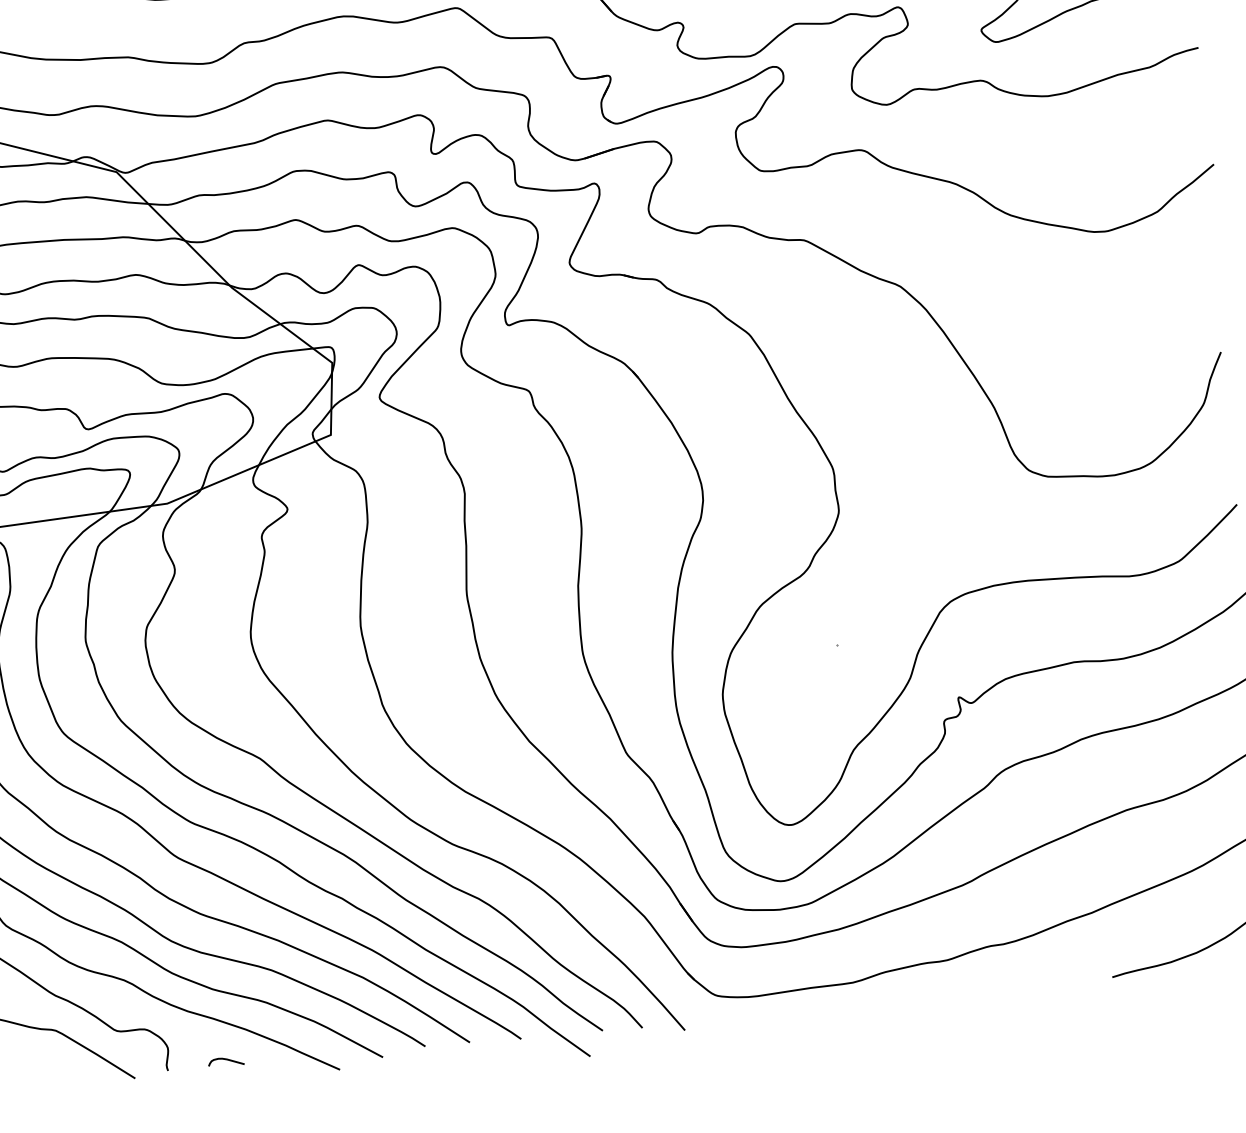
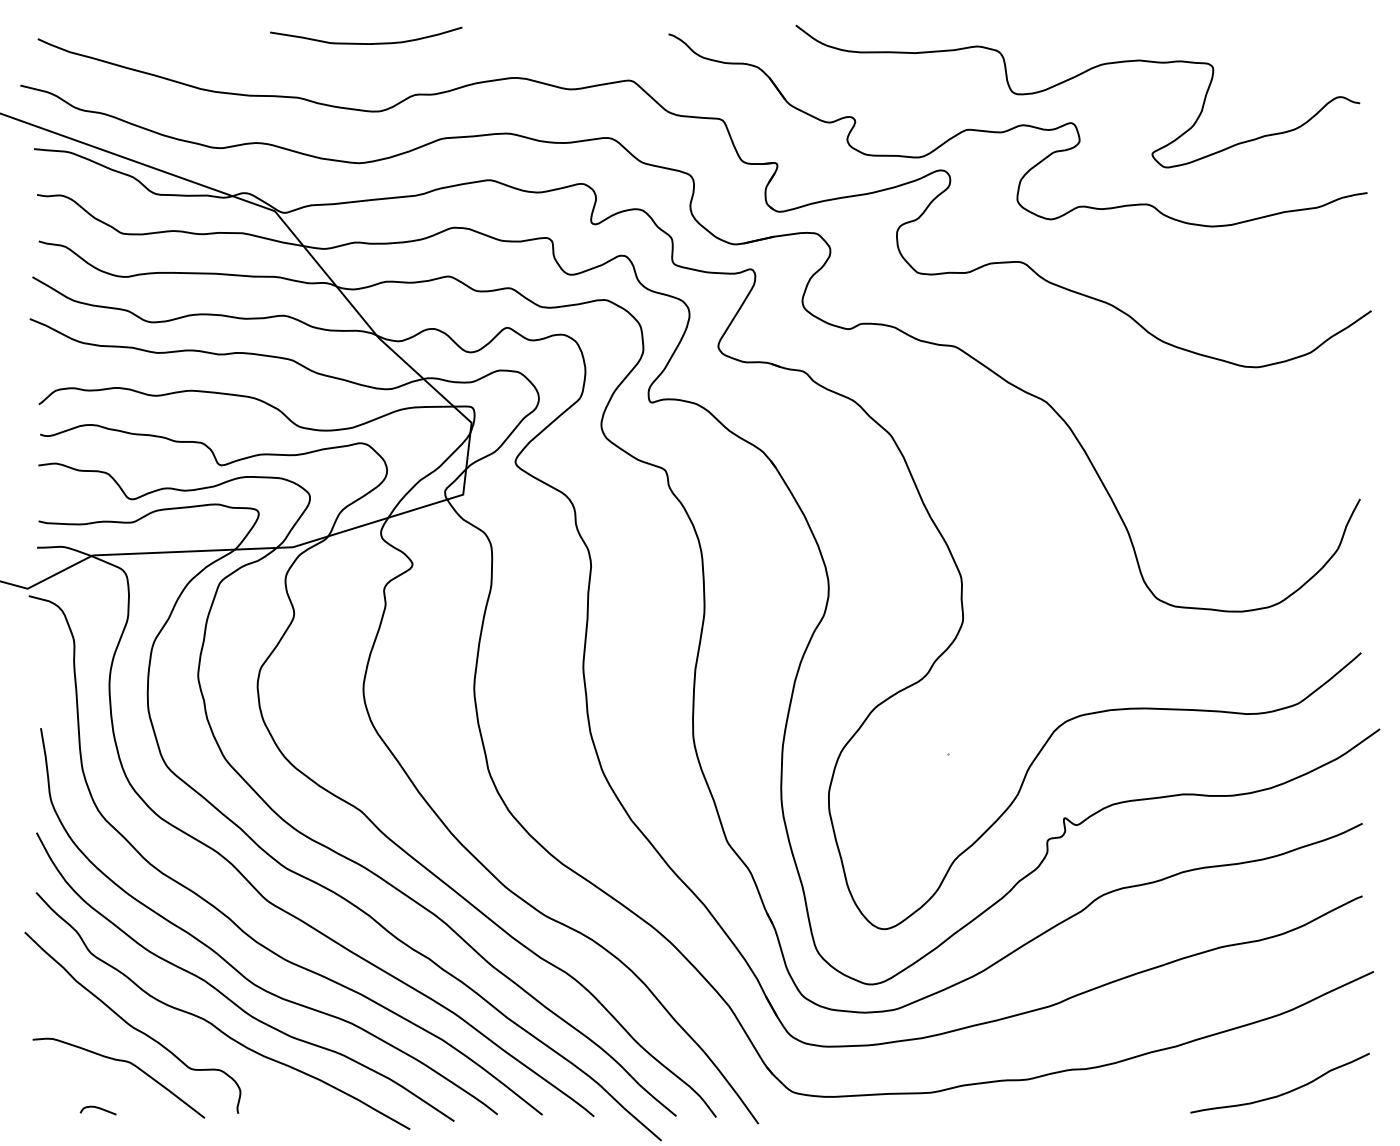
curve: (225, 1060) -> (97, 1108), moved

